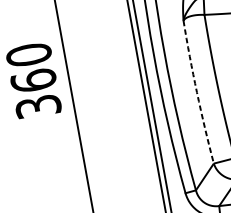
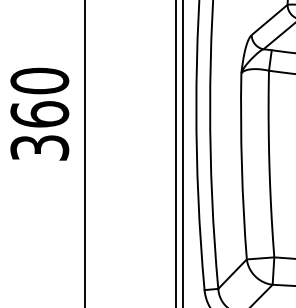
arc: (196, 92) -> (241, 166), dashed -> solid

